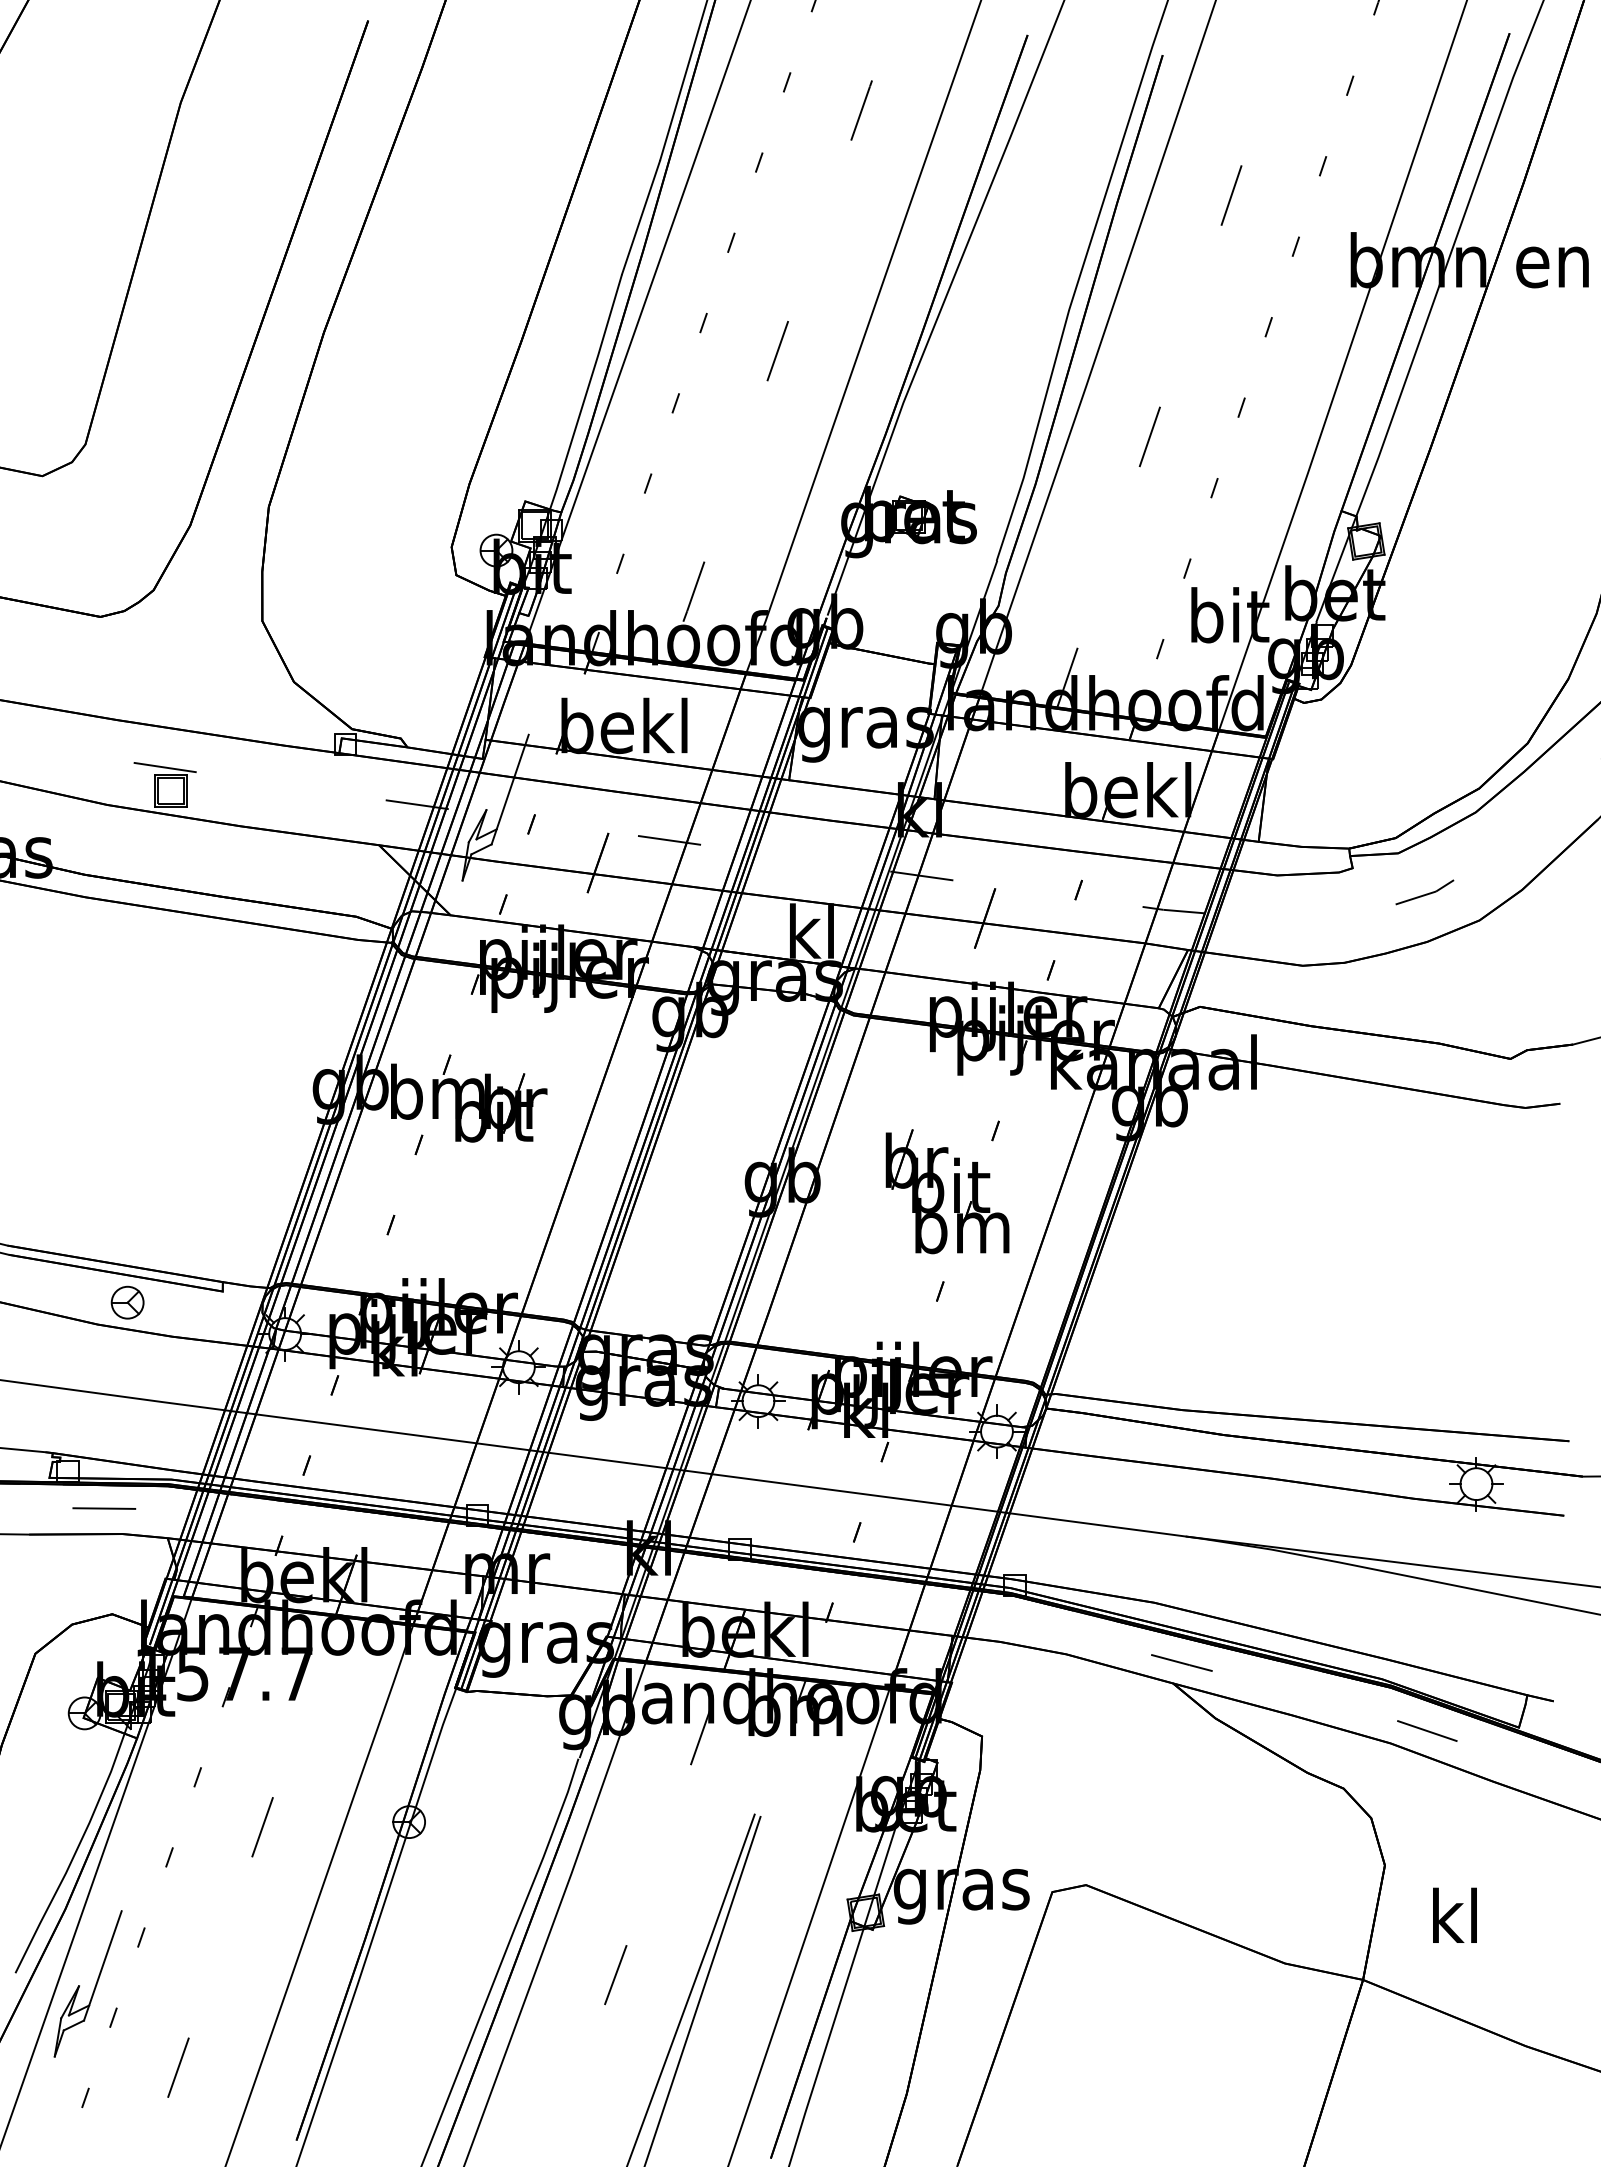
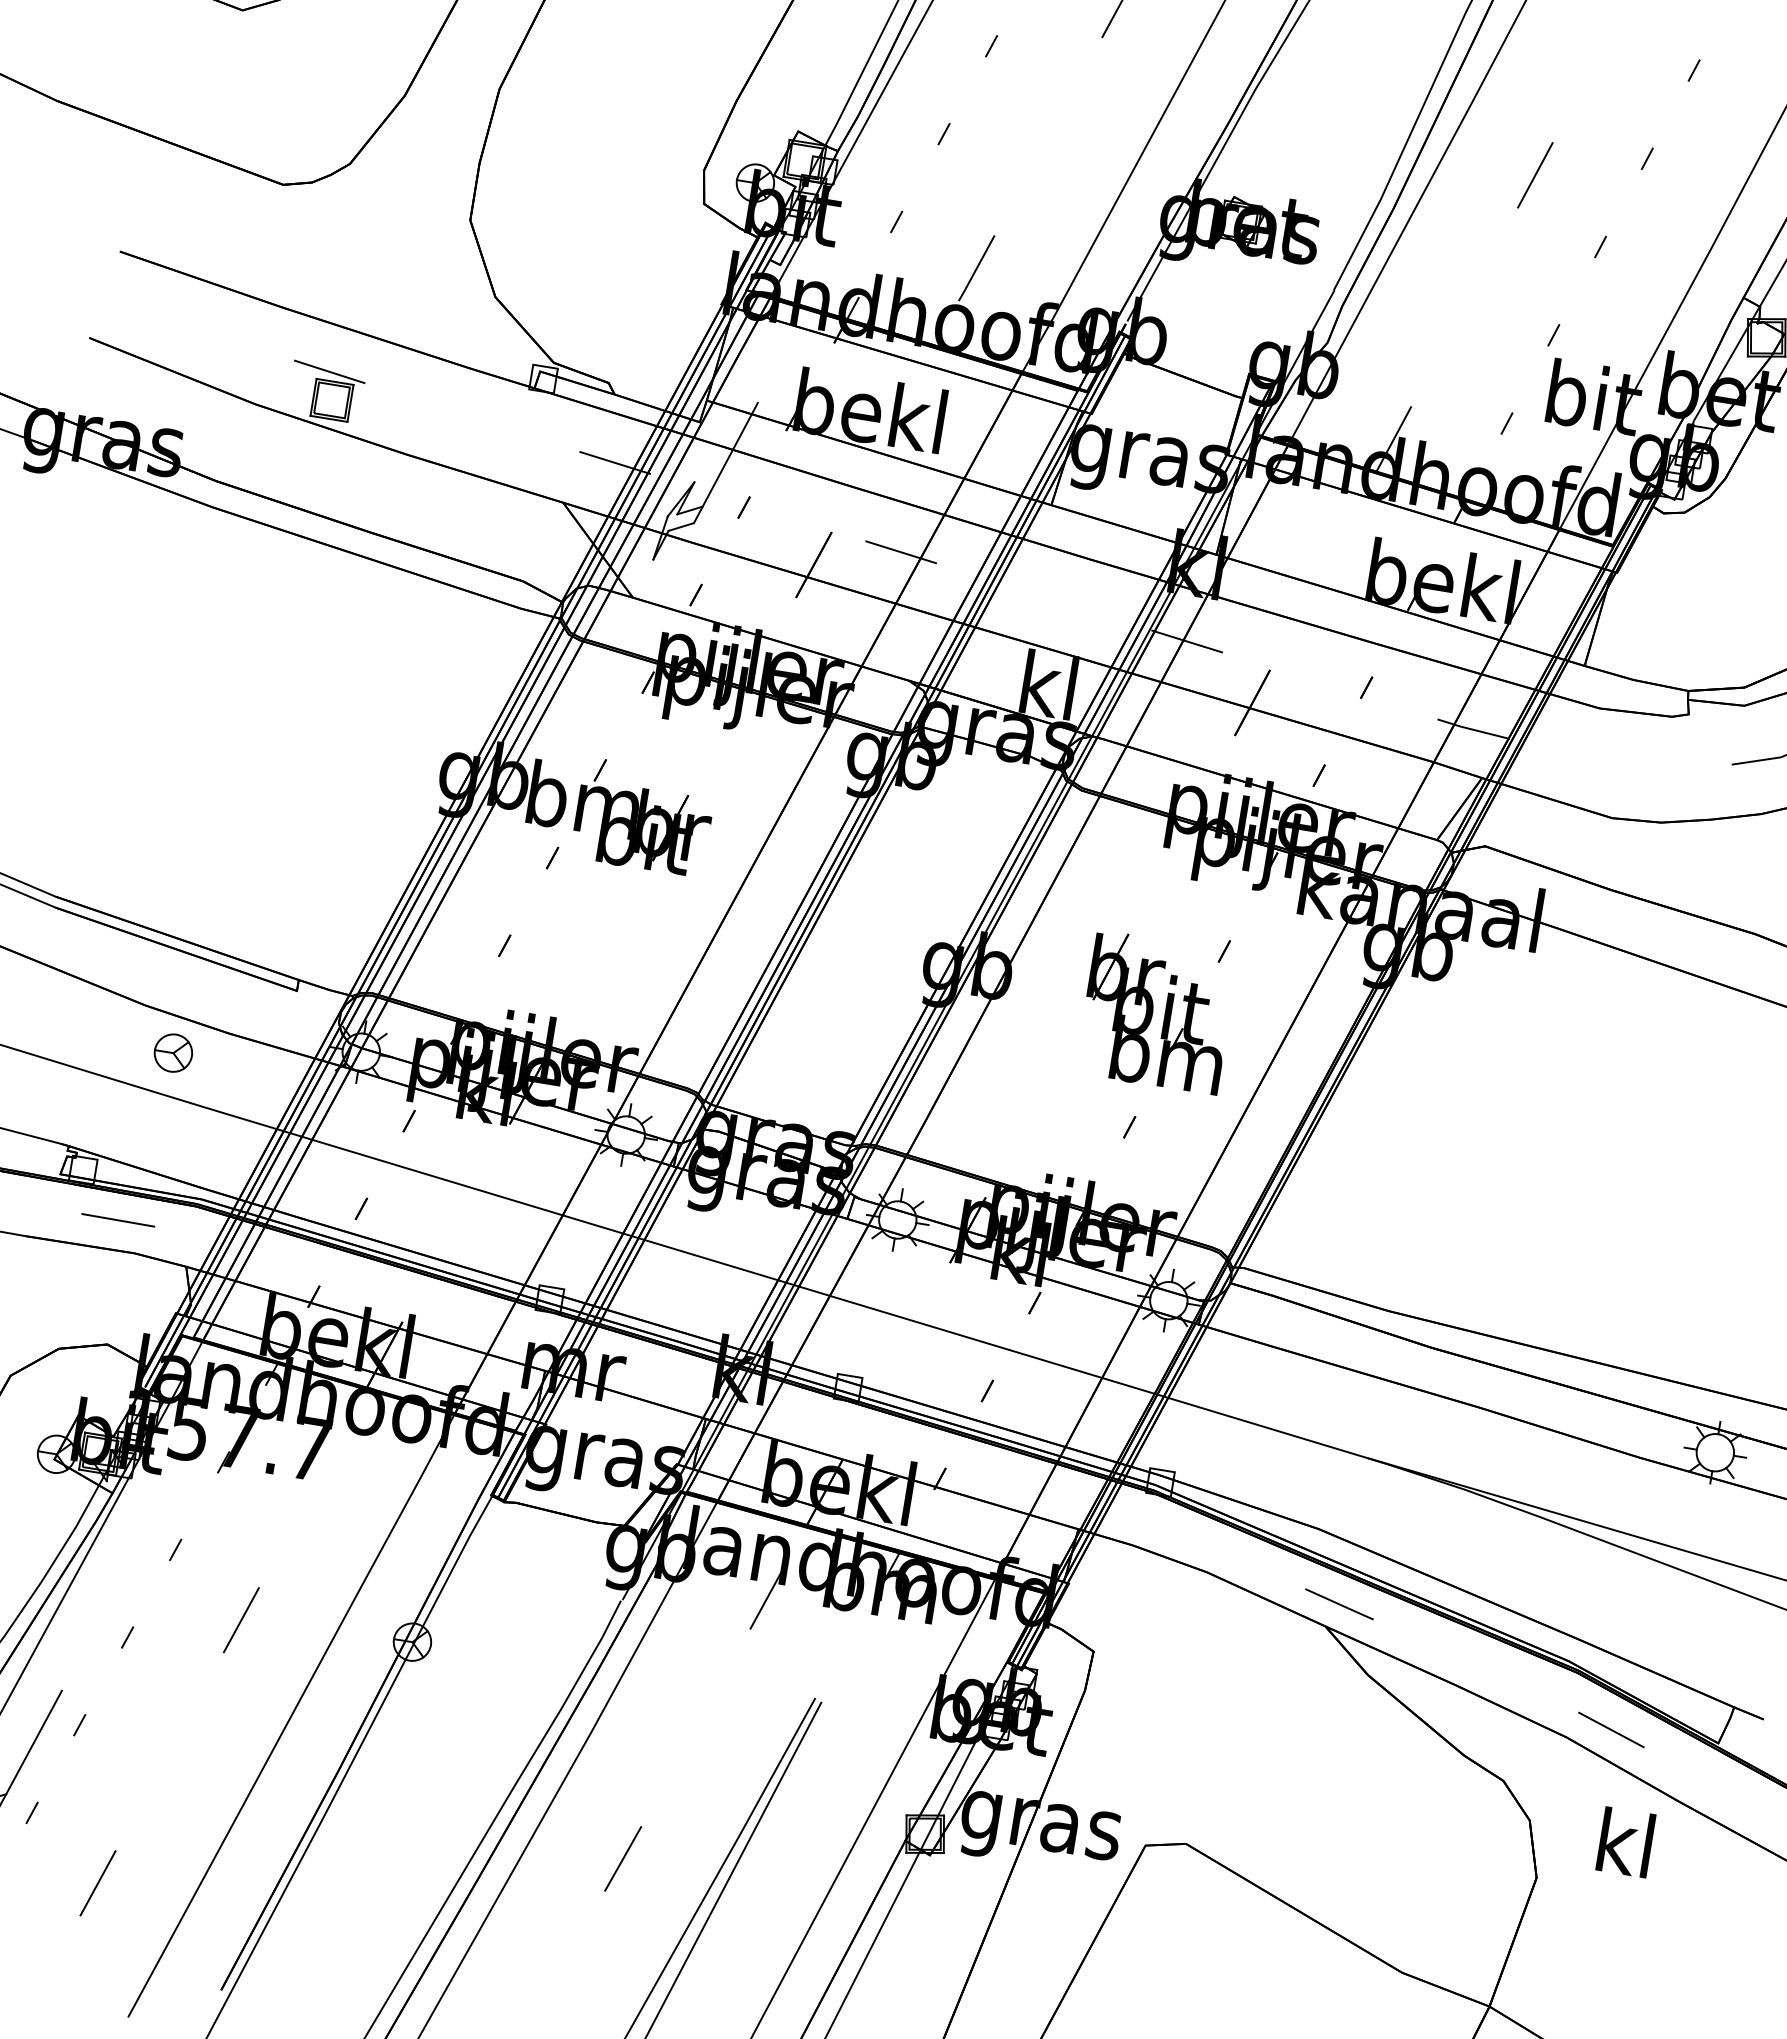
part: (127, 1302) -> (173, 1052), moved
text: (1454, 1914) -> (1625, 1841), moved

